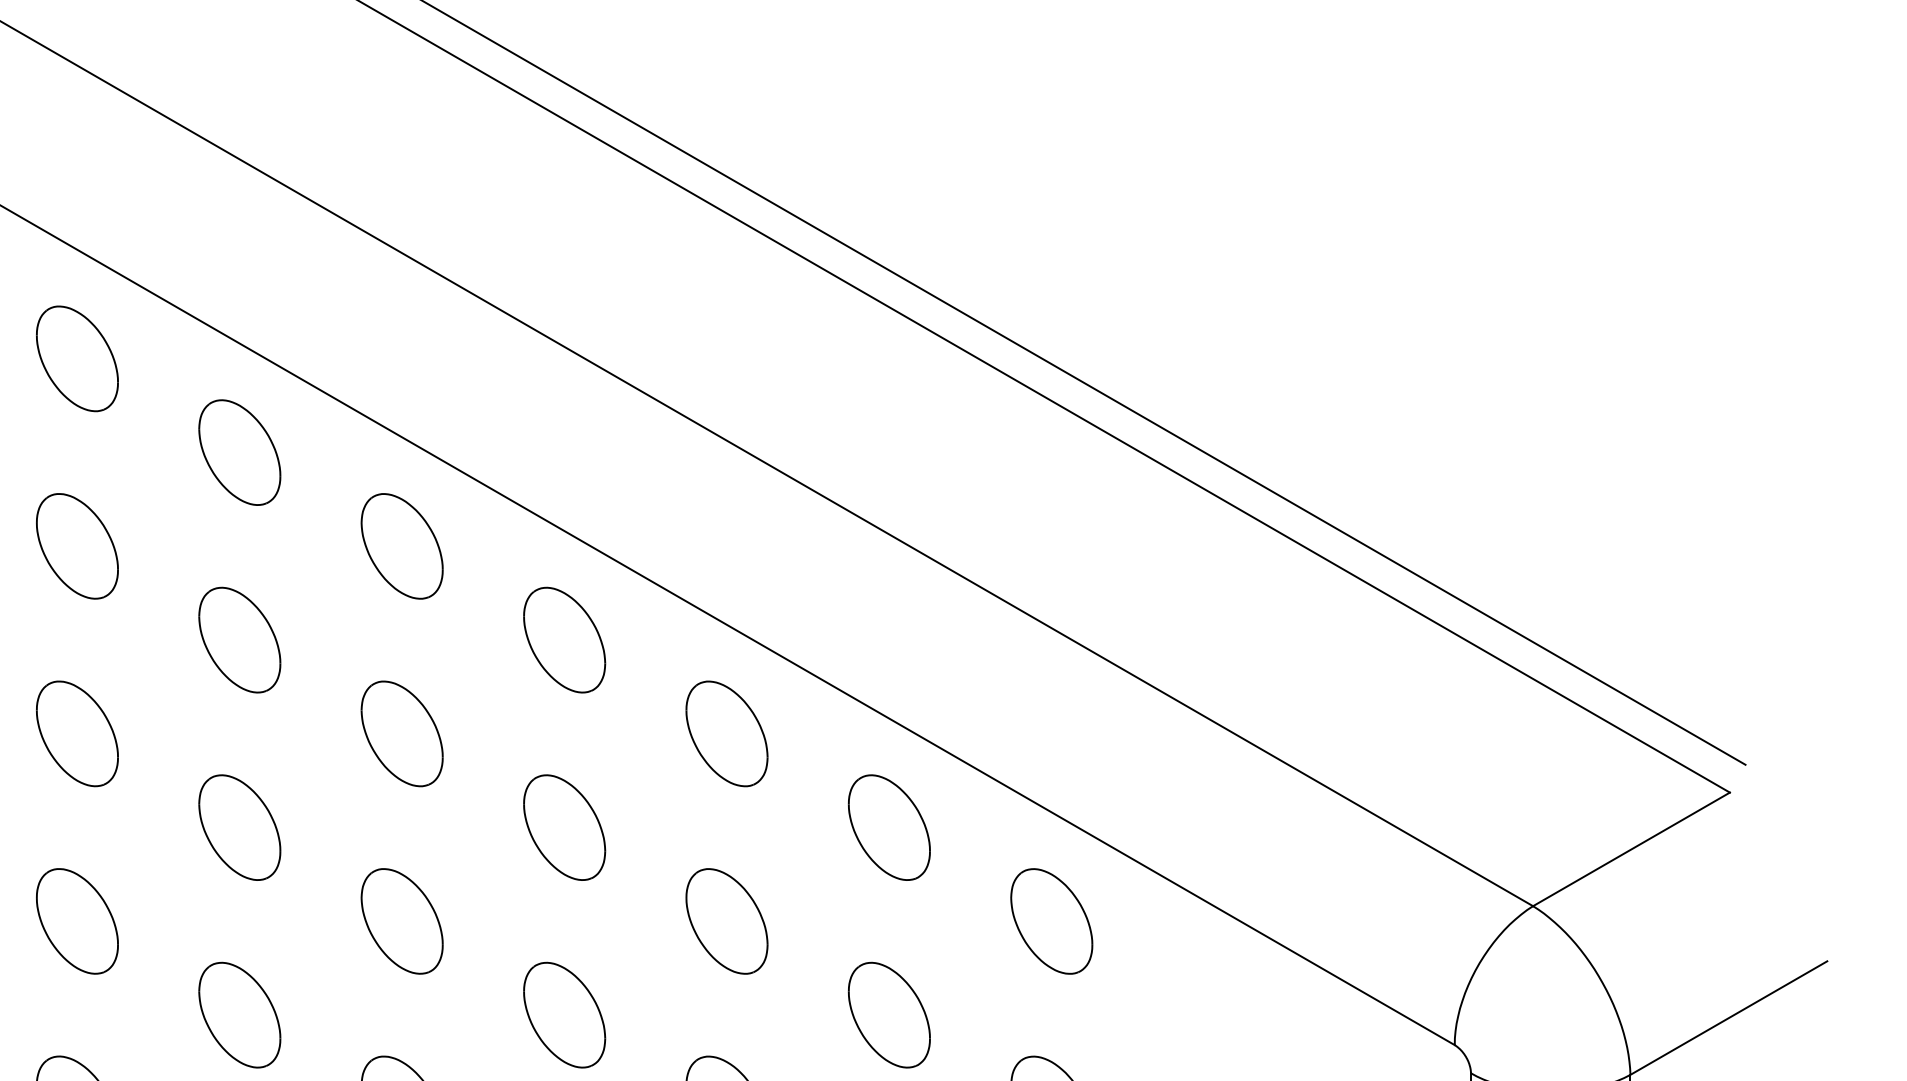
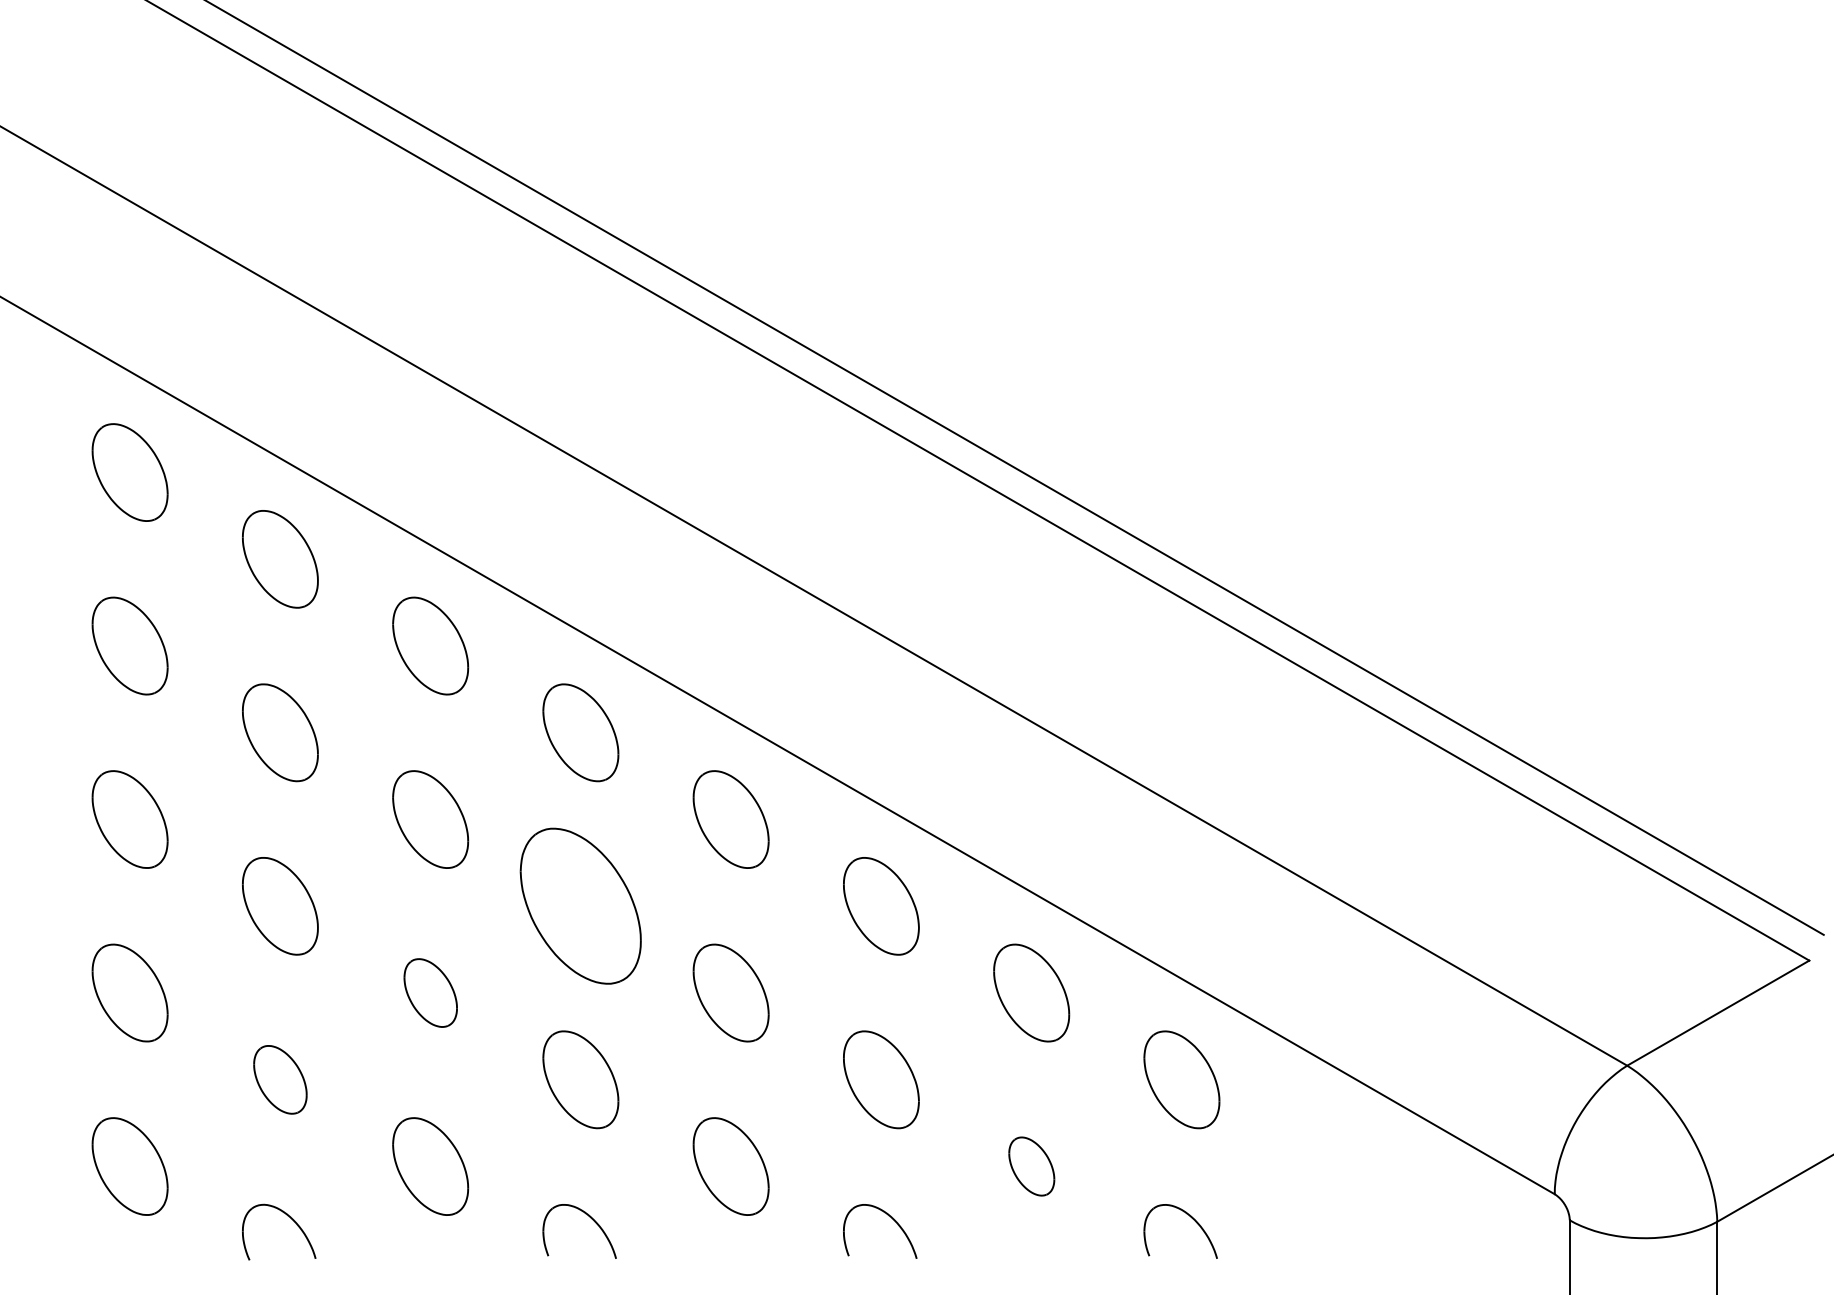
part: (401, 734) -> (580, 906), size x1.6
part: (239, 827) -> (430, 992), size x0.7
part: (77, 921) -> (280, 1079), size x0.7
part: (889, 1015) -> (1031, 1166), size x0.6

